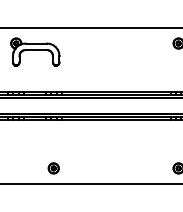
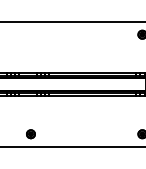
part: (35, 51) -> (28, 41), removed
part: (53, 168) -> (30, 134), moved

